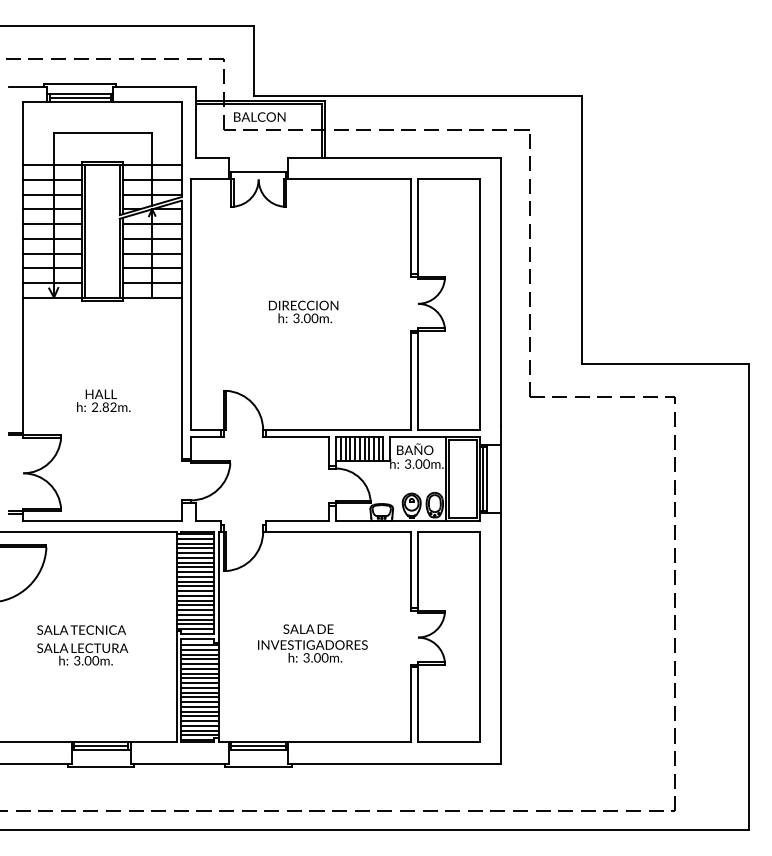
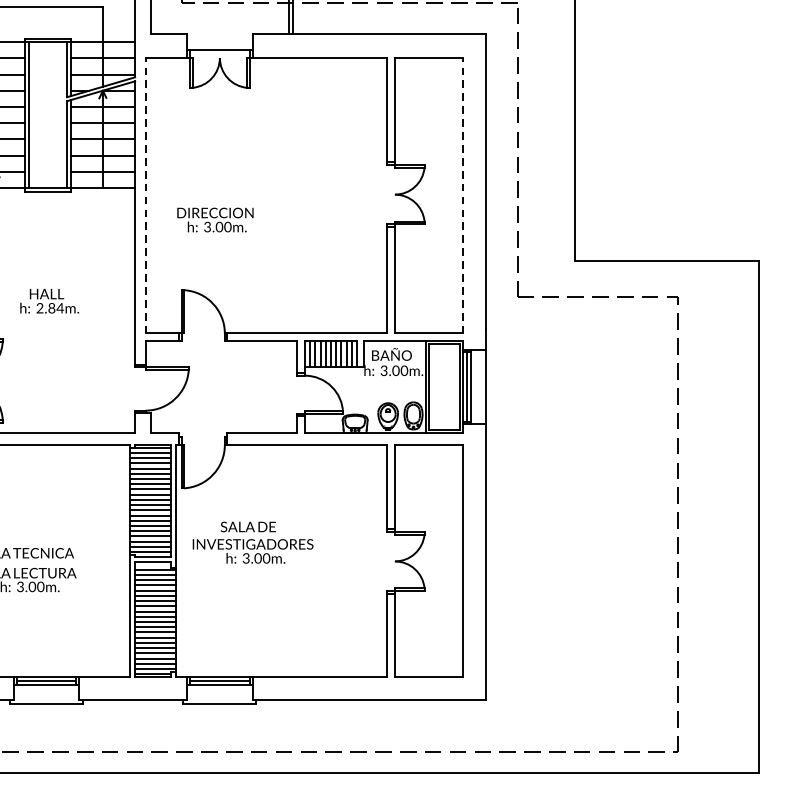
line: (191, 304) -> (146, 195), solid -> dashed
line: (479, 304) -> (462, 195), solid -> dashed
text: (303, 311) -> (215, 219), moved
text: (113, 406) -> (60, 307), 2.82m. -> 2.84m.
text: (312, 643) -> (252, 542), moved

